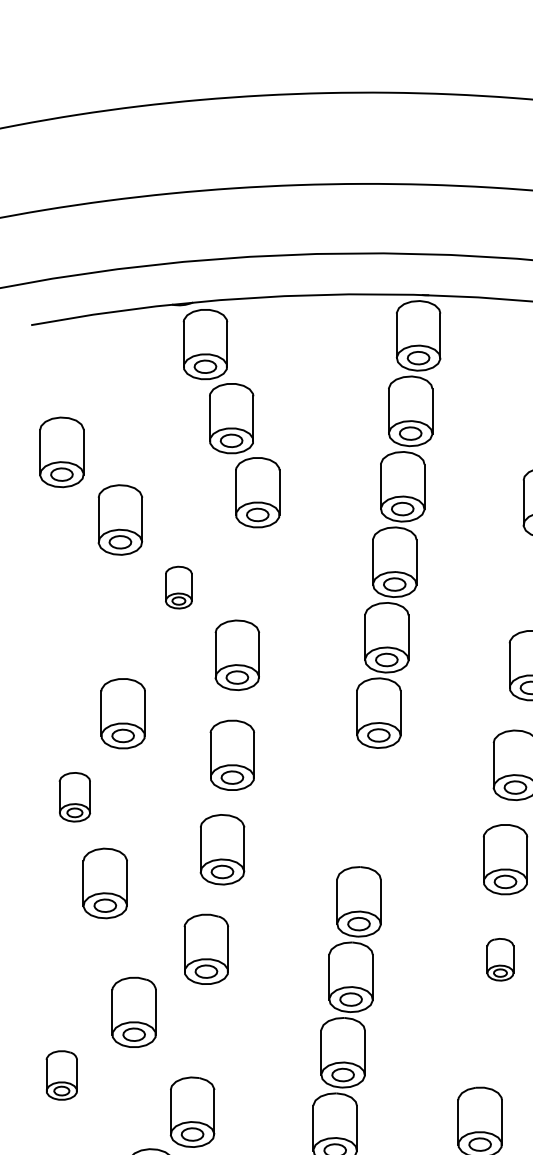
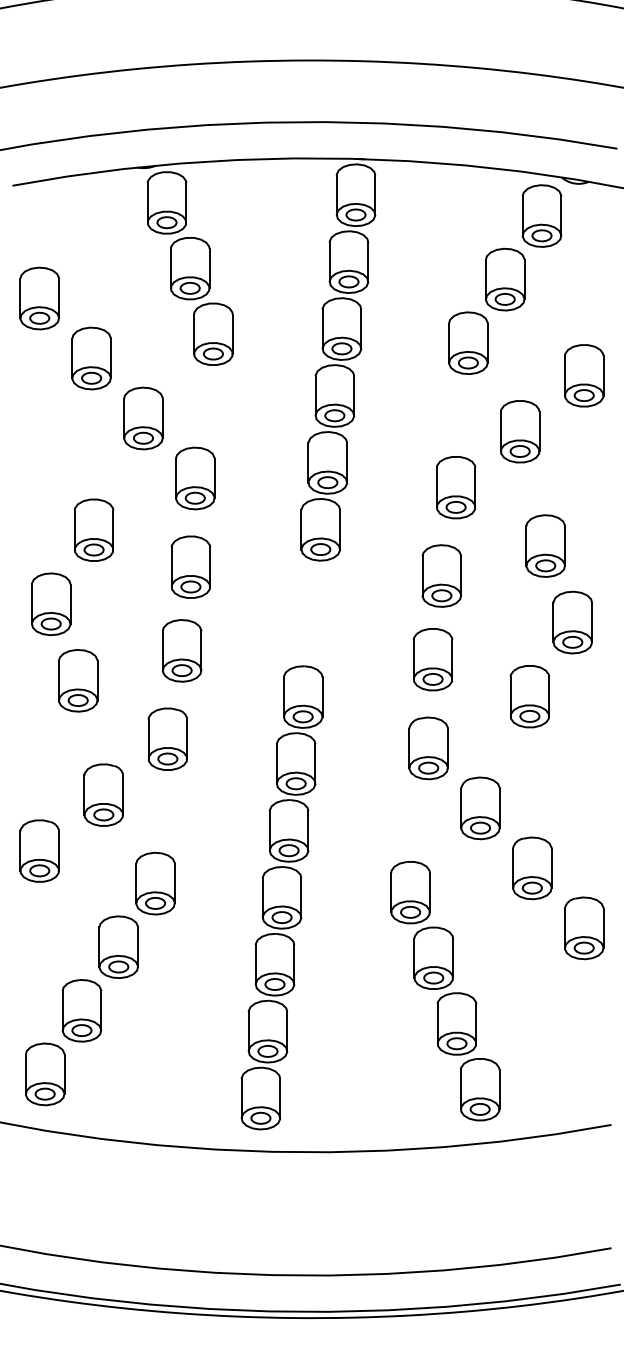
part: (178, 587) -> (143, 418), size x1.67
part: (75, 797) -> (51, 604), size x1.43
part: (500, 959) -> (428, 748), size x1.67
part: (61, 1074) -> (39, 850), size x1.43

